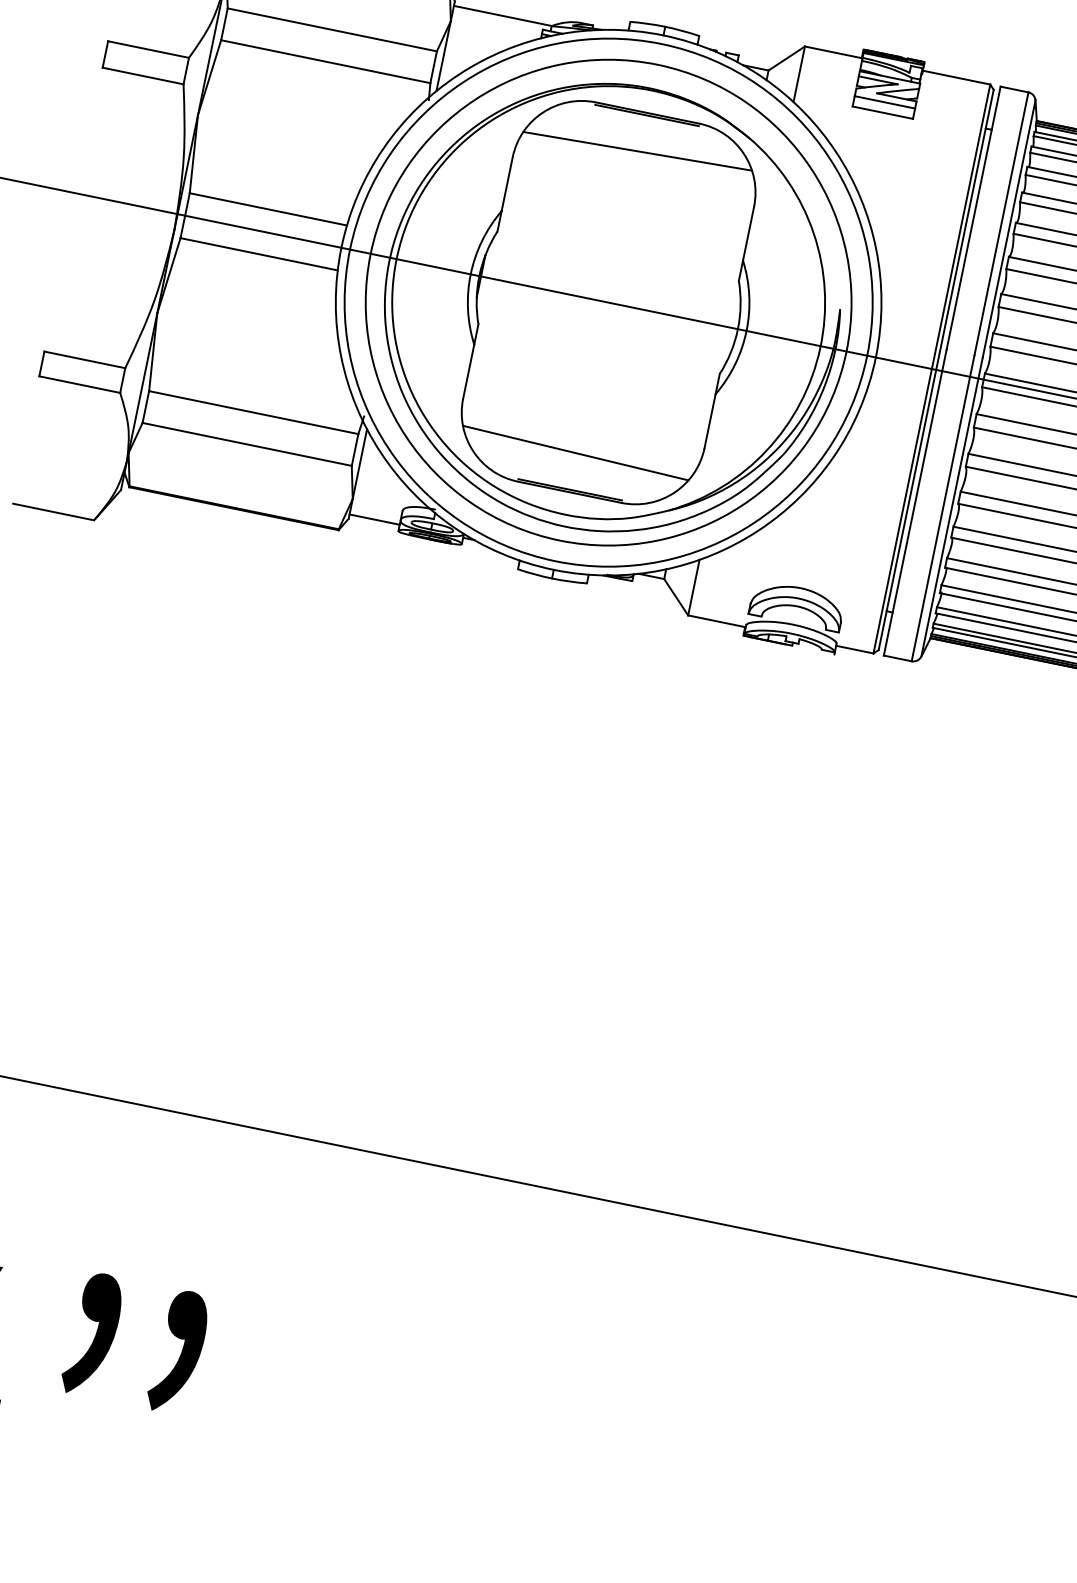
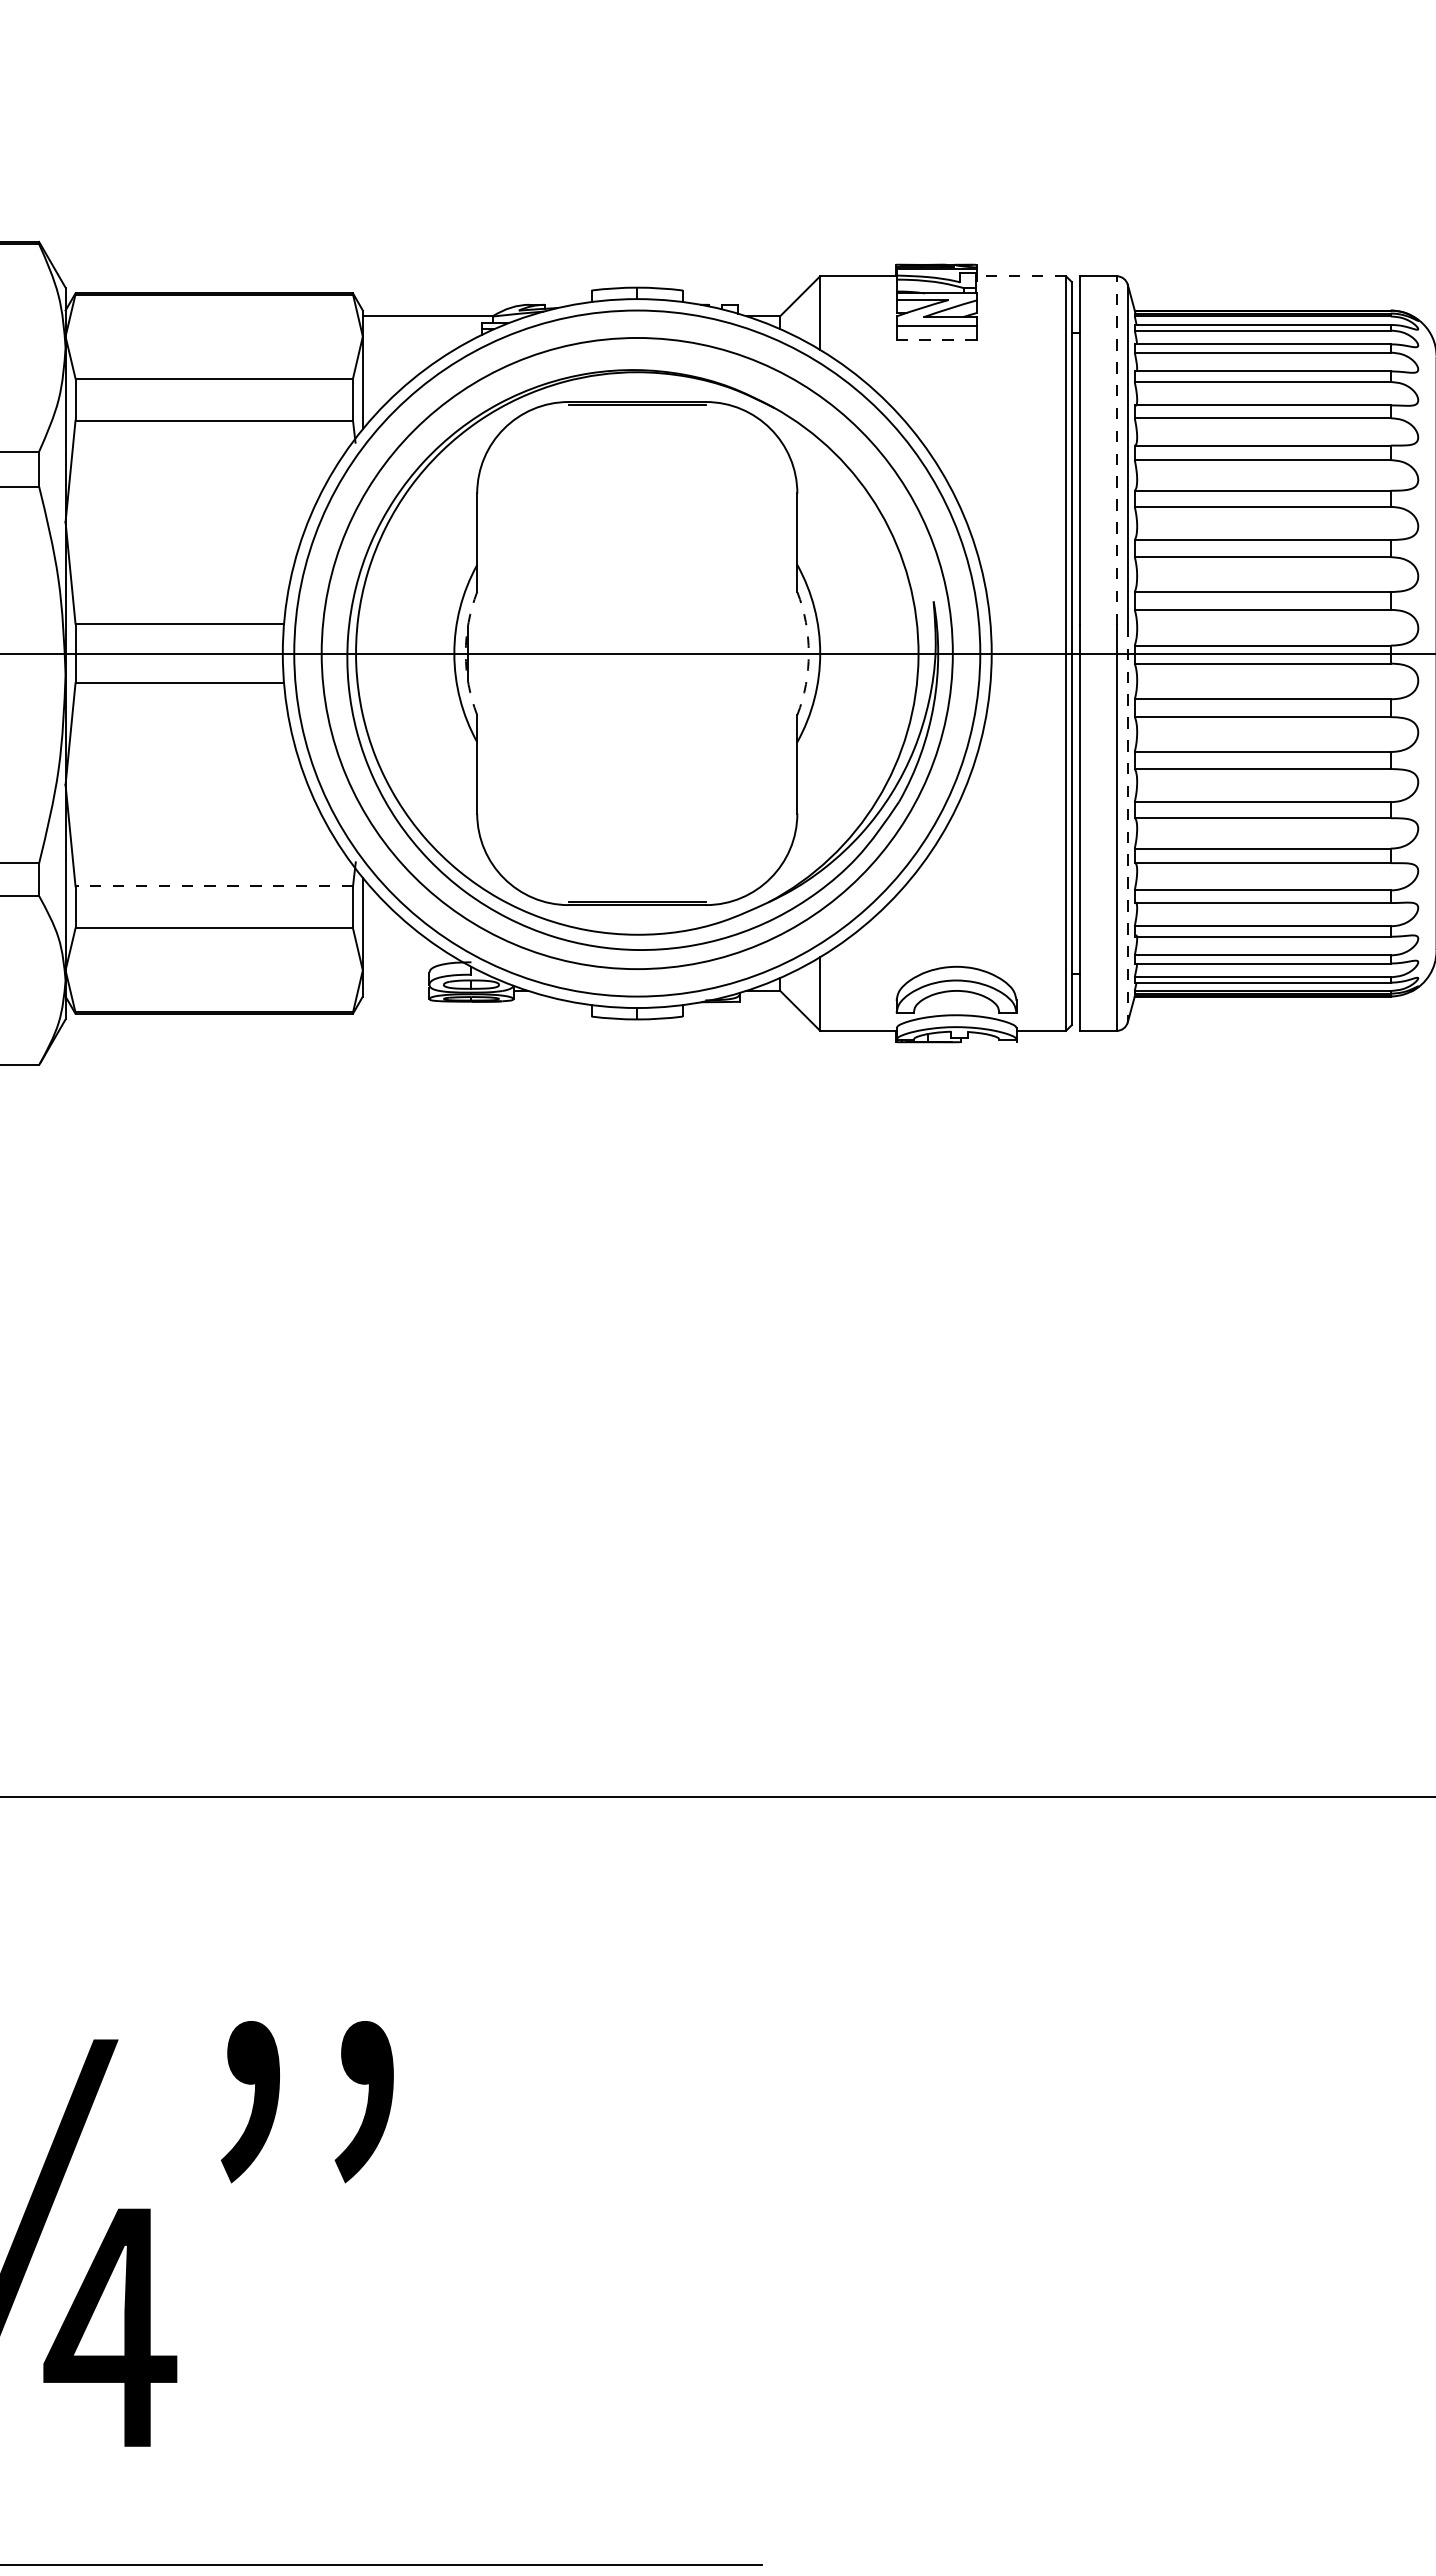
line: (956, 77) -> (1021, 276), solid -> dashed
line: (882, 112) -> (936, 340), solid -> dashed
line: (637, 151) -> (634, 453), removed
line: (1001, 223) -> (1116, 450), solid -> dashed
arc: (479, 276) -> (465, 653), solid -> dashed
arc: (737, 329) -> (808, 653), solid -> dashed
line: (253, 412) -> (214, 886), solid -> dashed
line: (575, 452) -> (634, 853), removed
line: (951, 507) -> (1127, 824), solid -> dashed
line: (374, 519) -> (395, 990), removed

